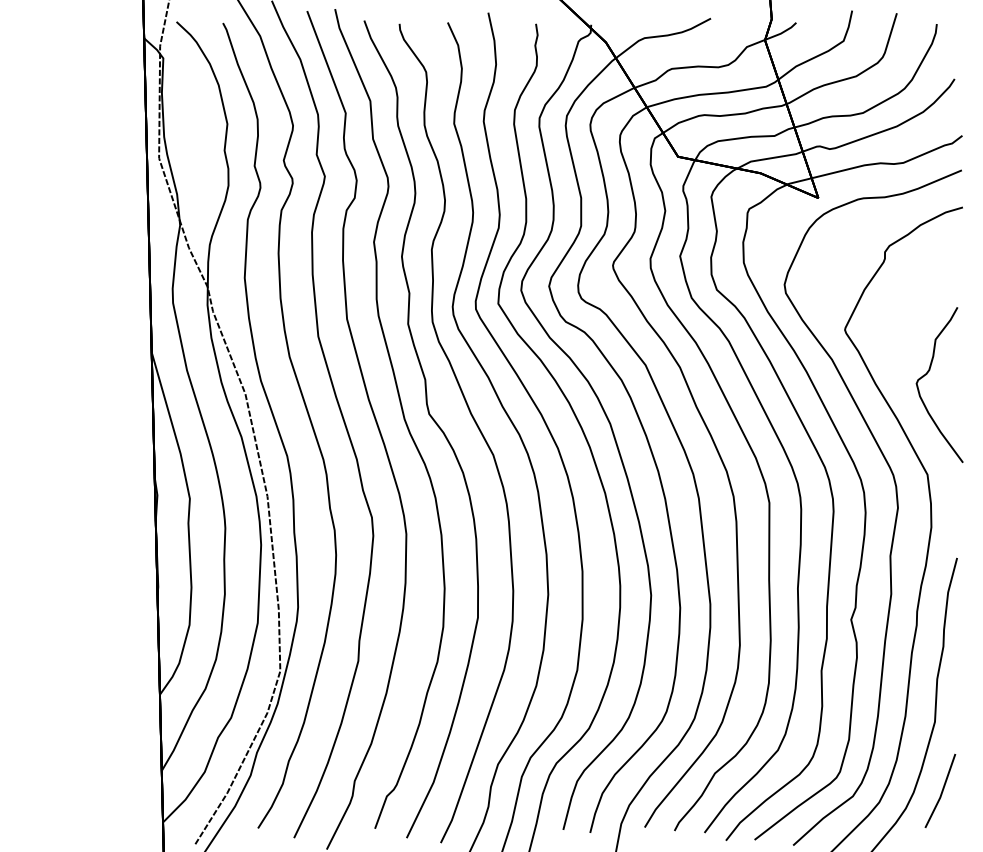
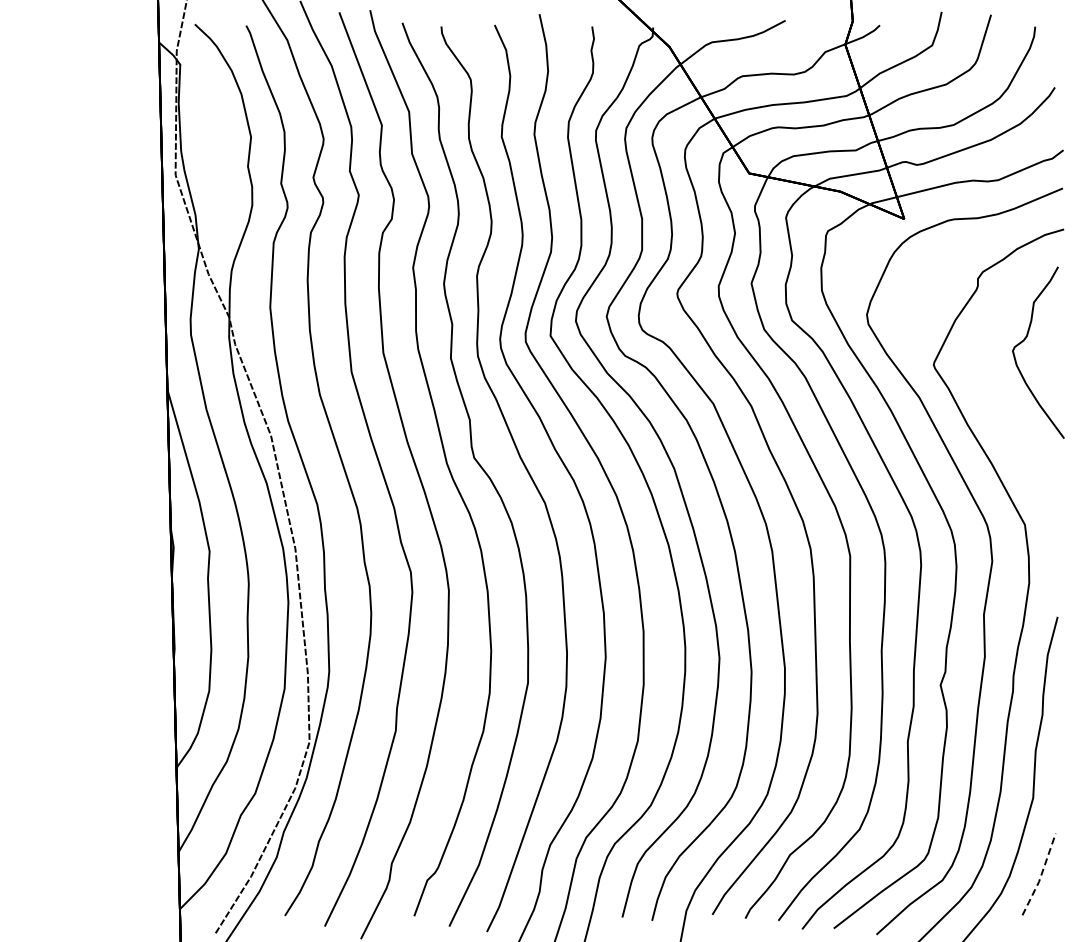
curve: (927, 374) -> (1024, 341), moved
line: (942, 791) -> (1041, 875), solid -> dashed

